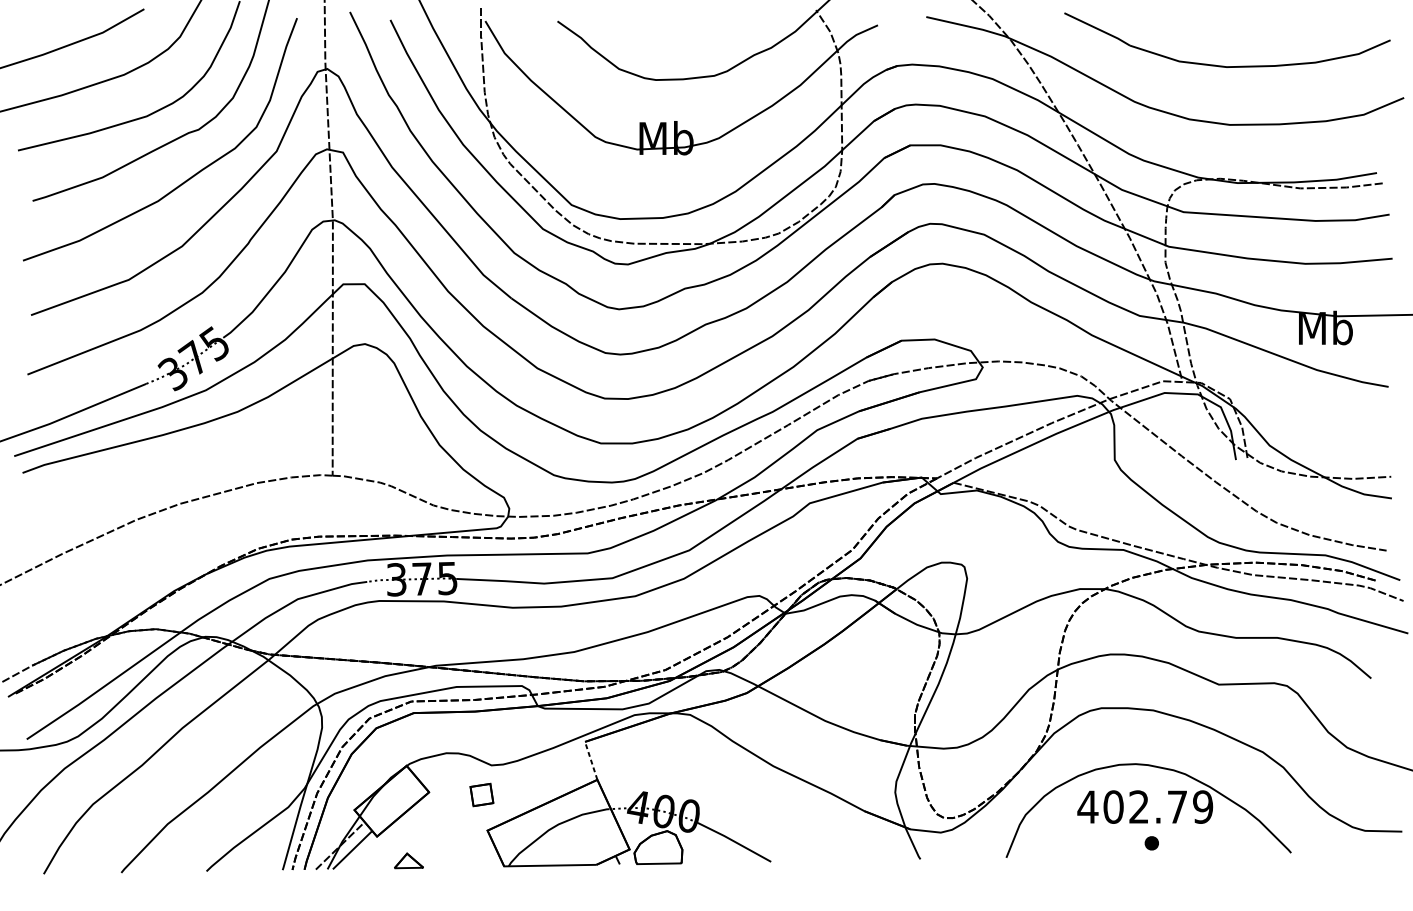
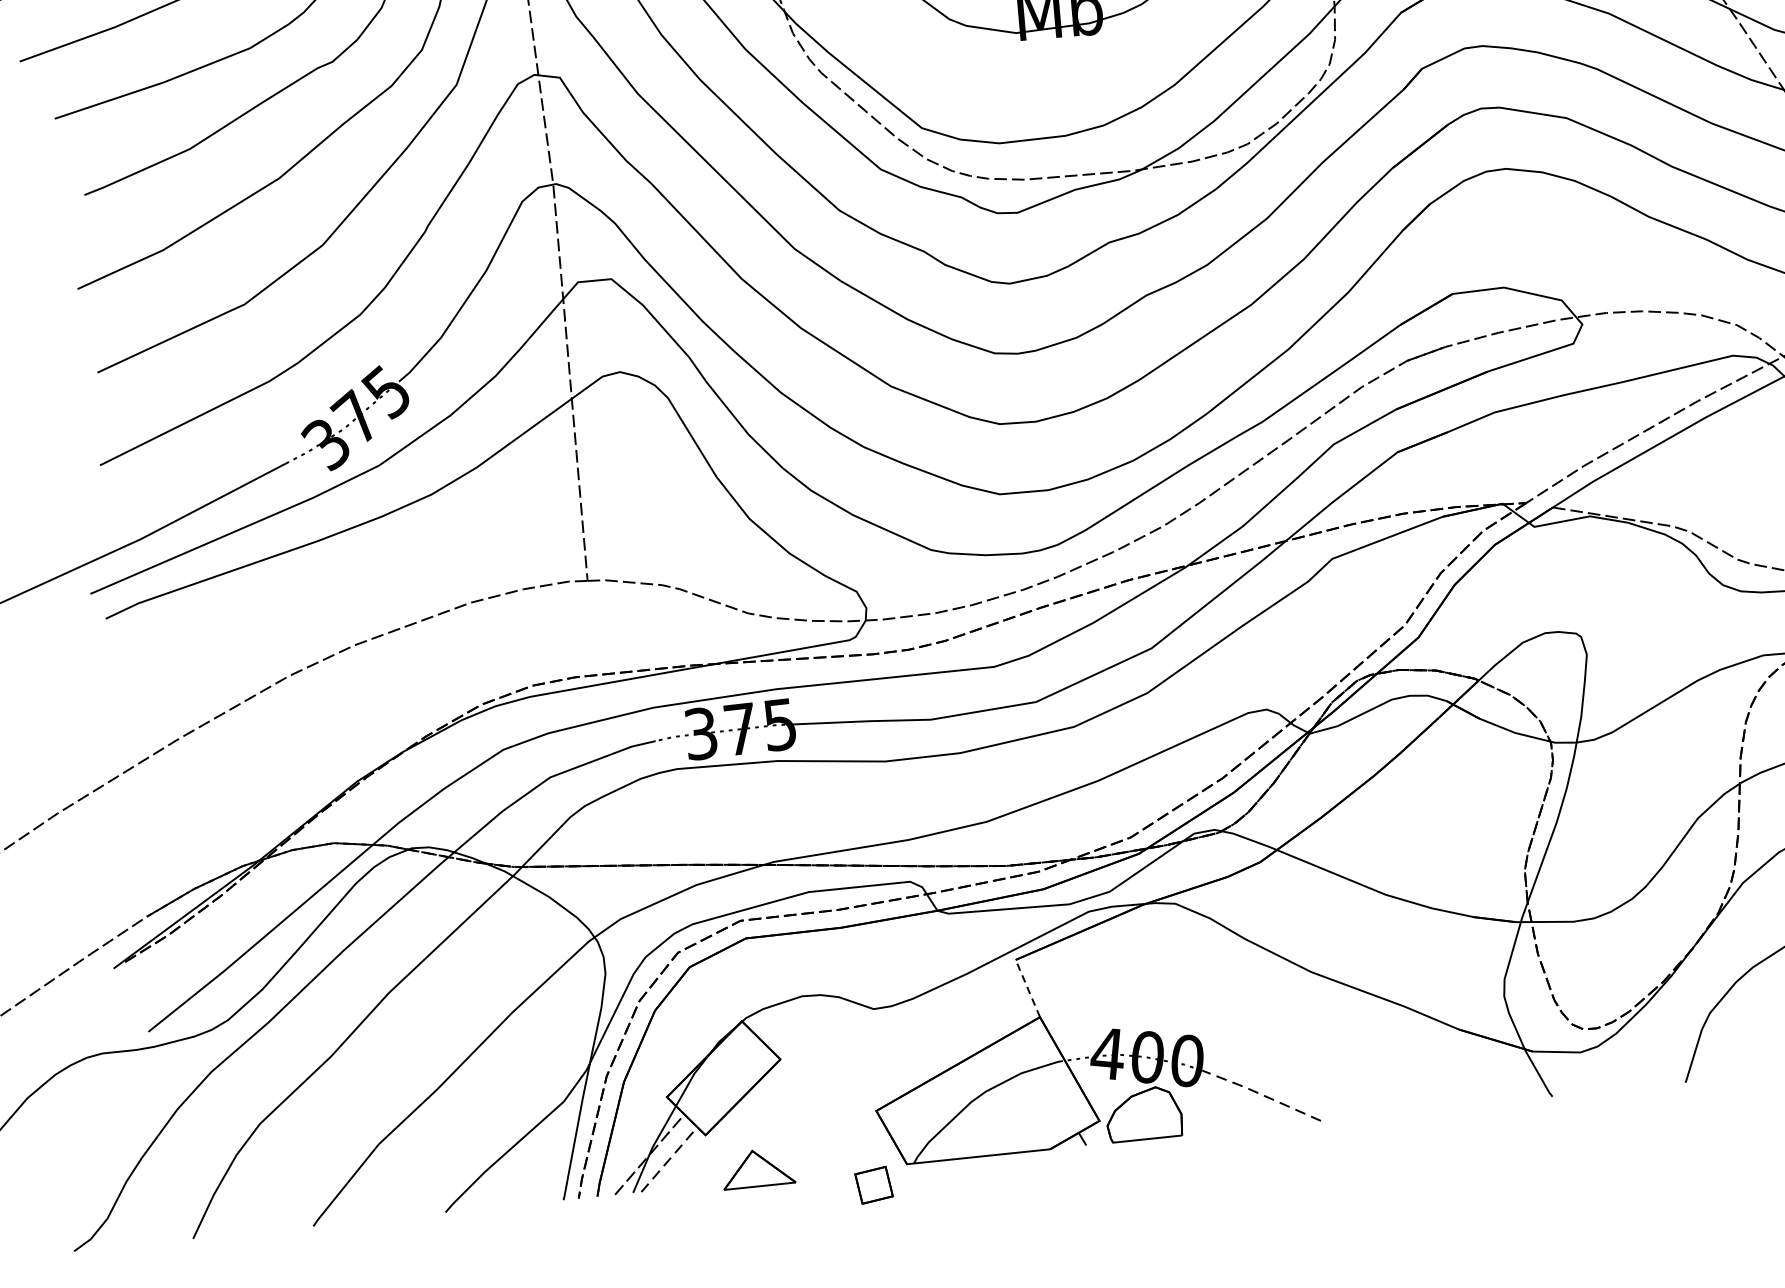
part: (481, 794) -> (873, 1184), moved
line: (733, 840) -> (1259, 1092), solid -> dashed
line: (352, 849) -> (669, 1158), solid -> dashed
part: (408, 860) -> (757, 1168), size x1.6

